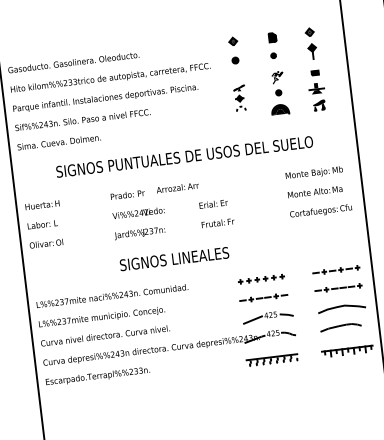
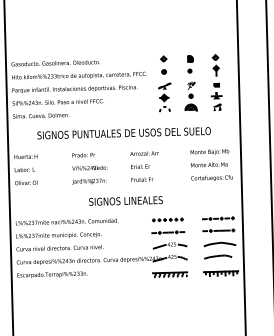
part: (239, 98) -> (164, 97), size x1.67
text: (177, 187) -> (144, 153), moved
text: (173, 258) -> (125, 200), moved

